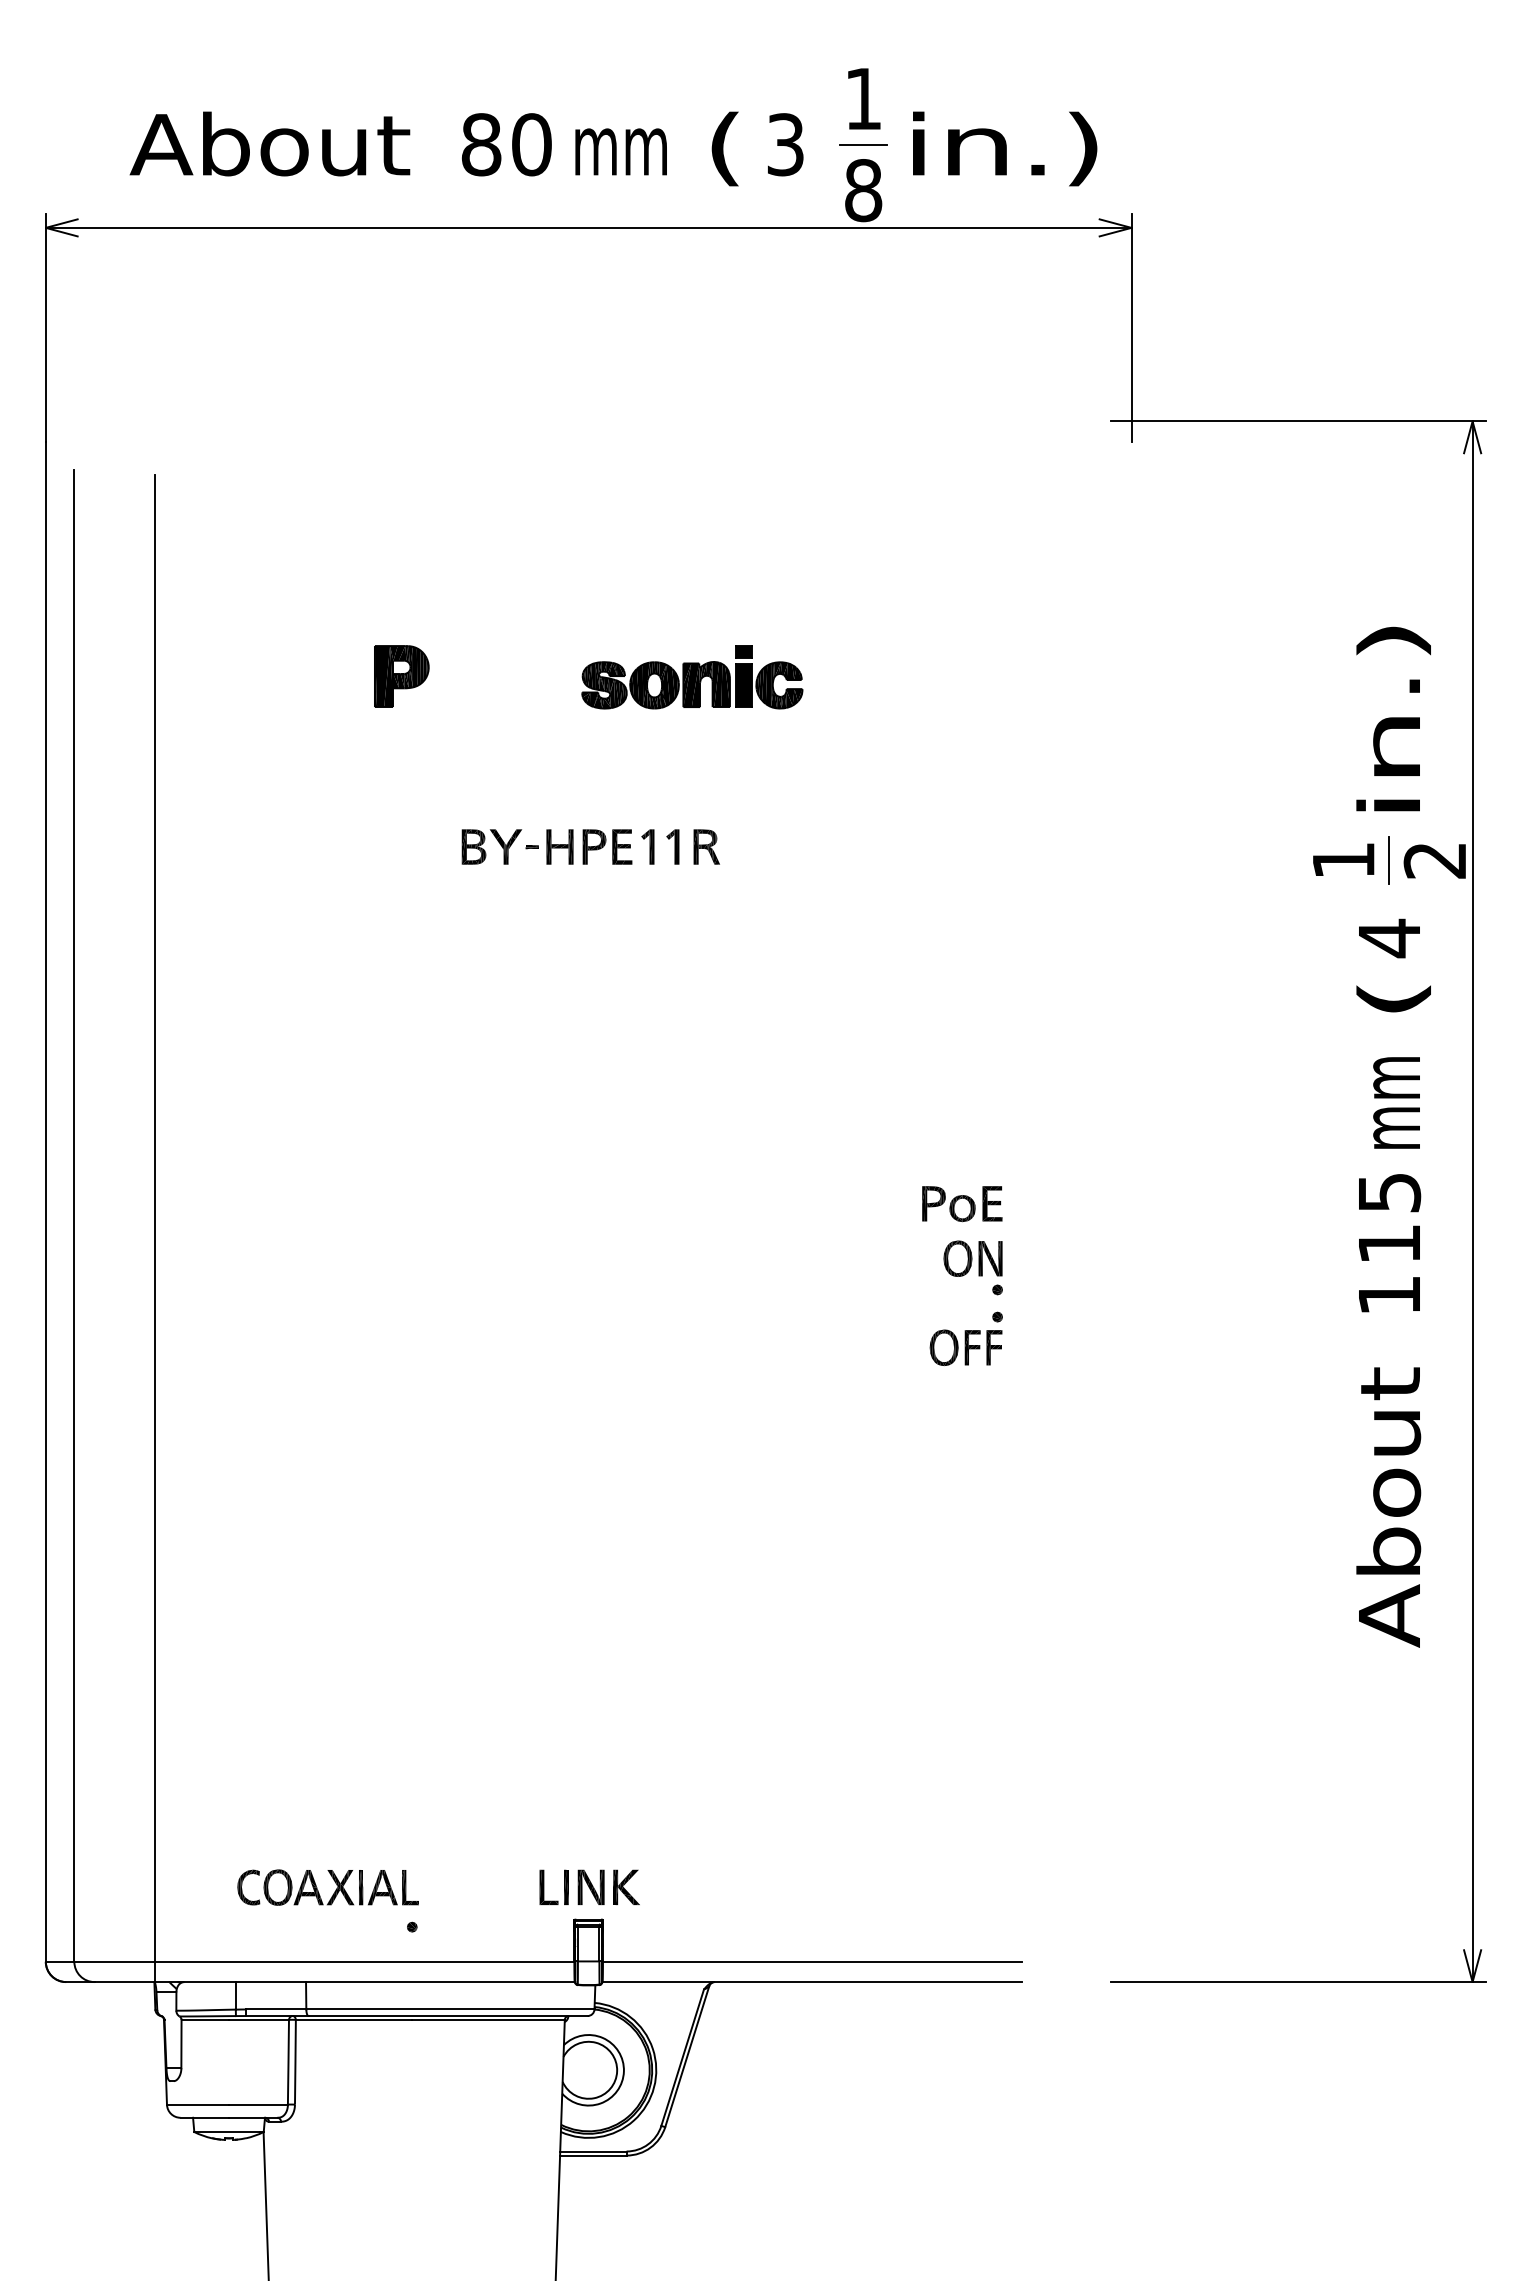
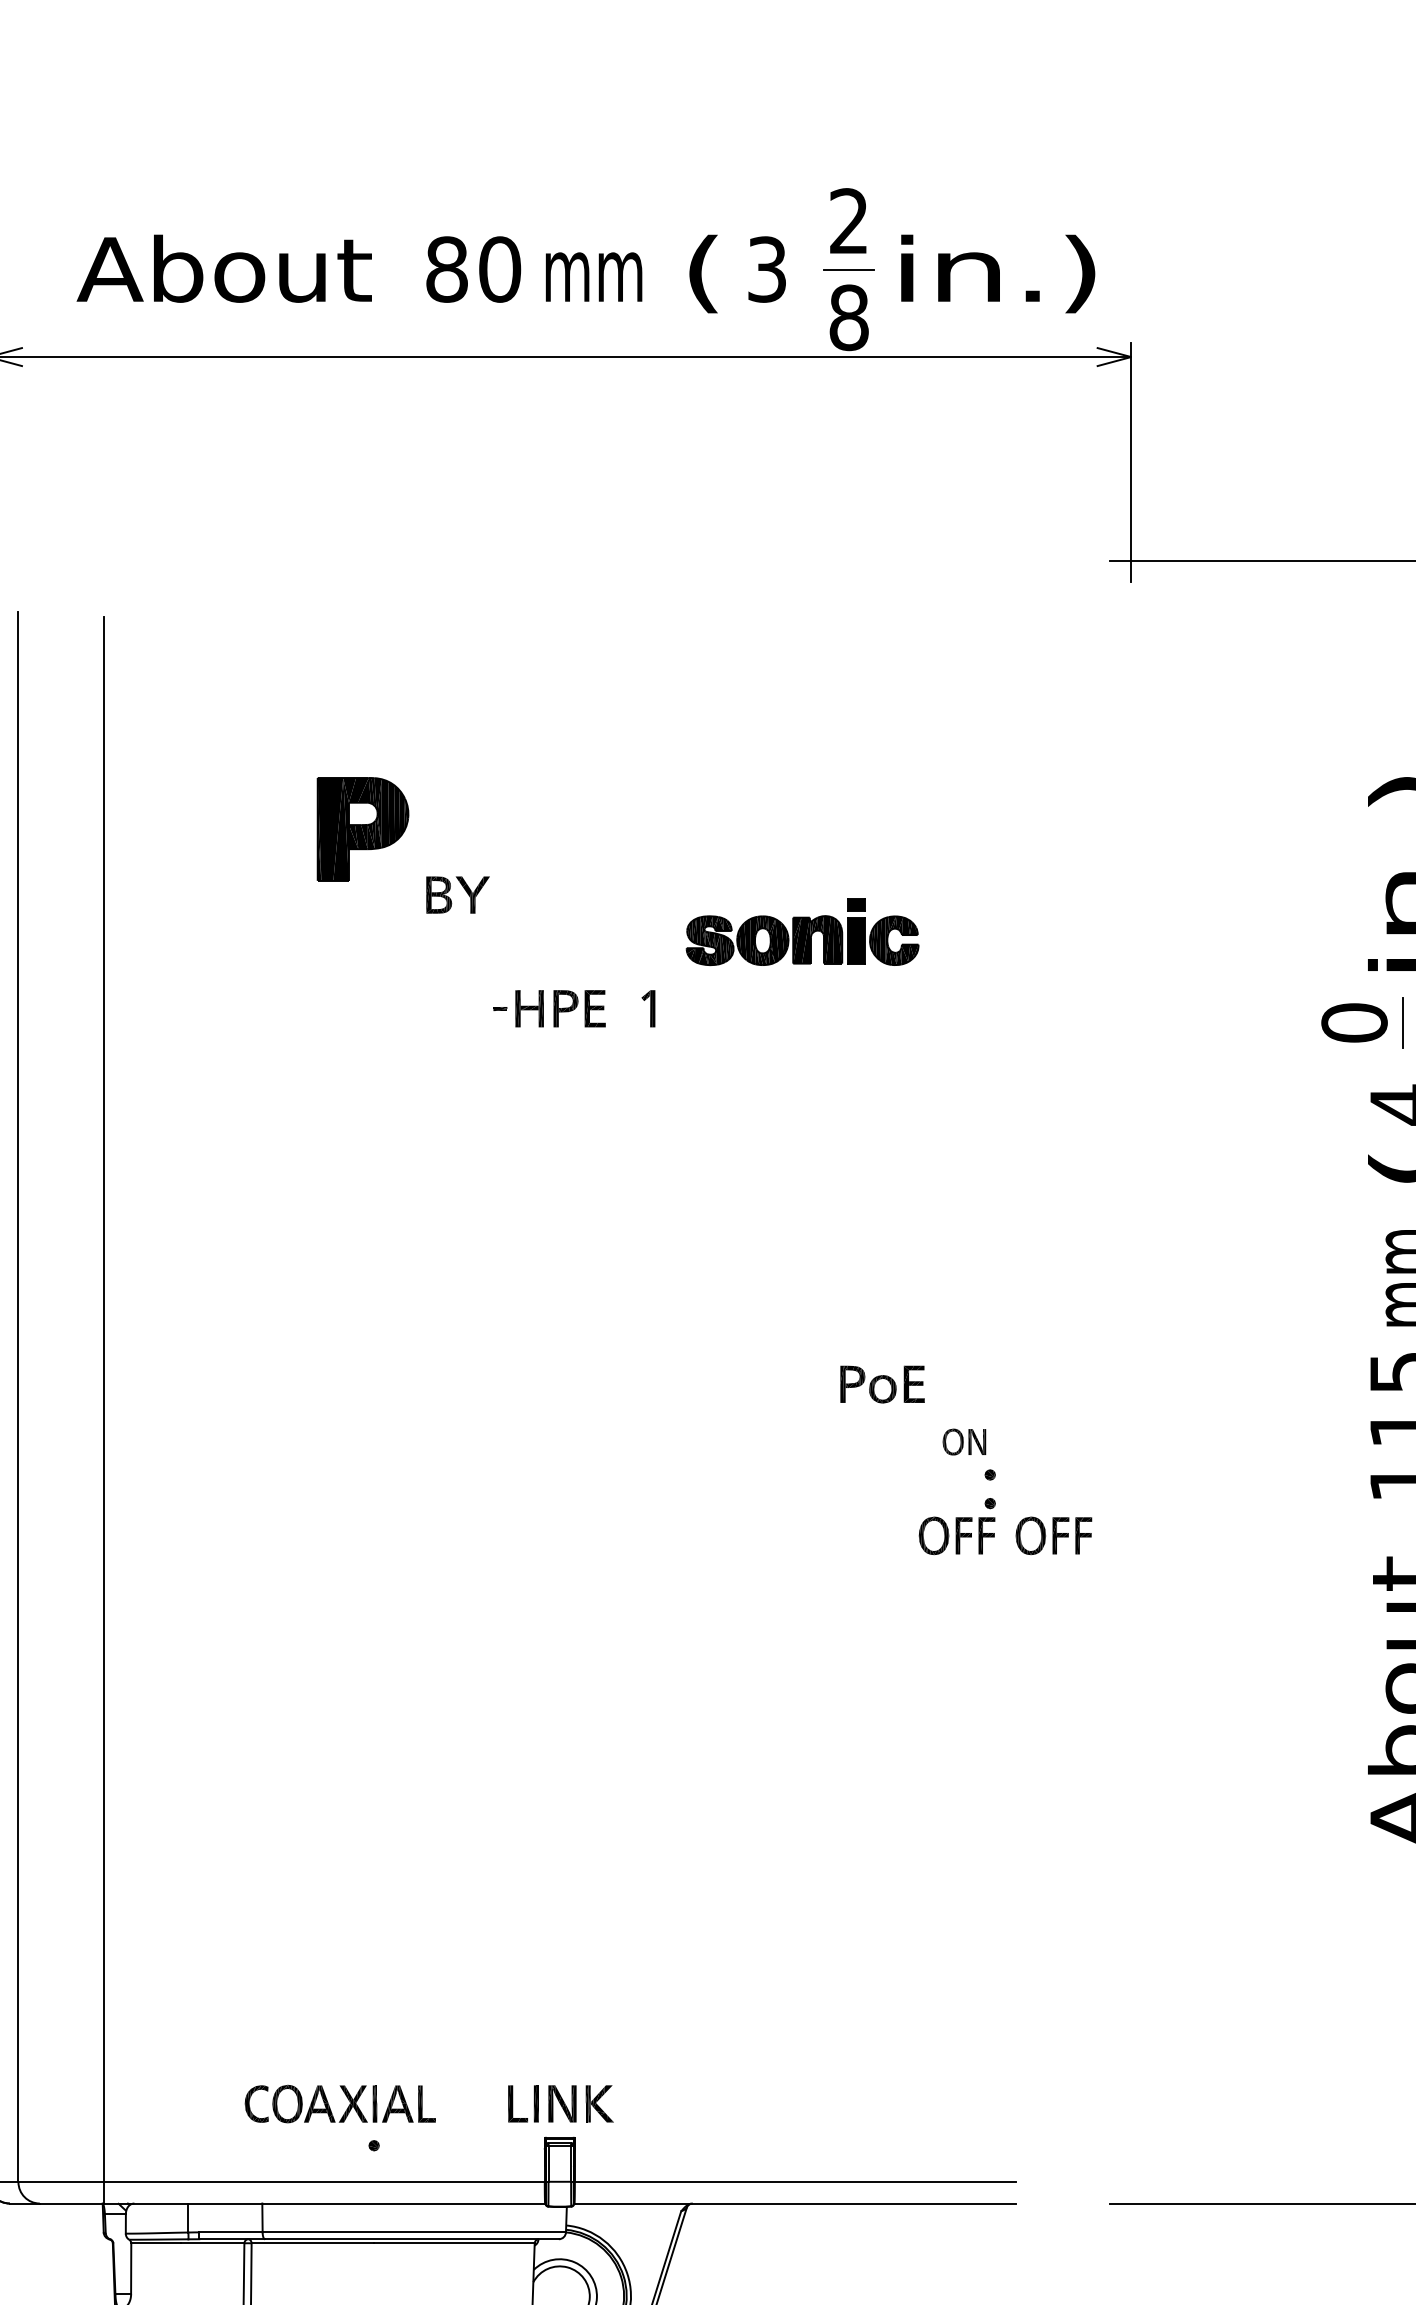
text: (862, 98) -> (848, 220), 1 -> 2
part: (401, 676) -> (362, 829), size x1.6
part: (692, 677) -> (802, 932), moved
part: (647, 846) -> (621, 1008), removed
part: (706, 846) -> (683, 1008), removed
part: (485, 850) -> (451, 898), moved
text: (1343, 860) -> (1354, 1022), 1 -> 0
part: (962, 1204) -> (882, 1385), moved
part: (972, 1258) -> (963, 1441), size x0.7
part: (1057, 1347) -> (1053, 1535), added
part: (334, 1891) -> (347, 2108), moved

